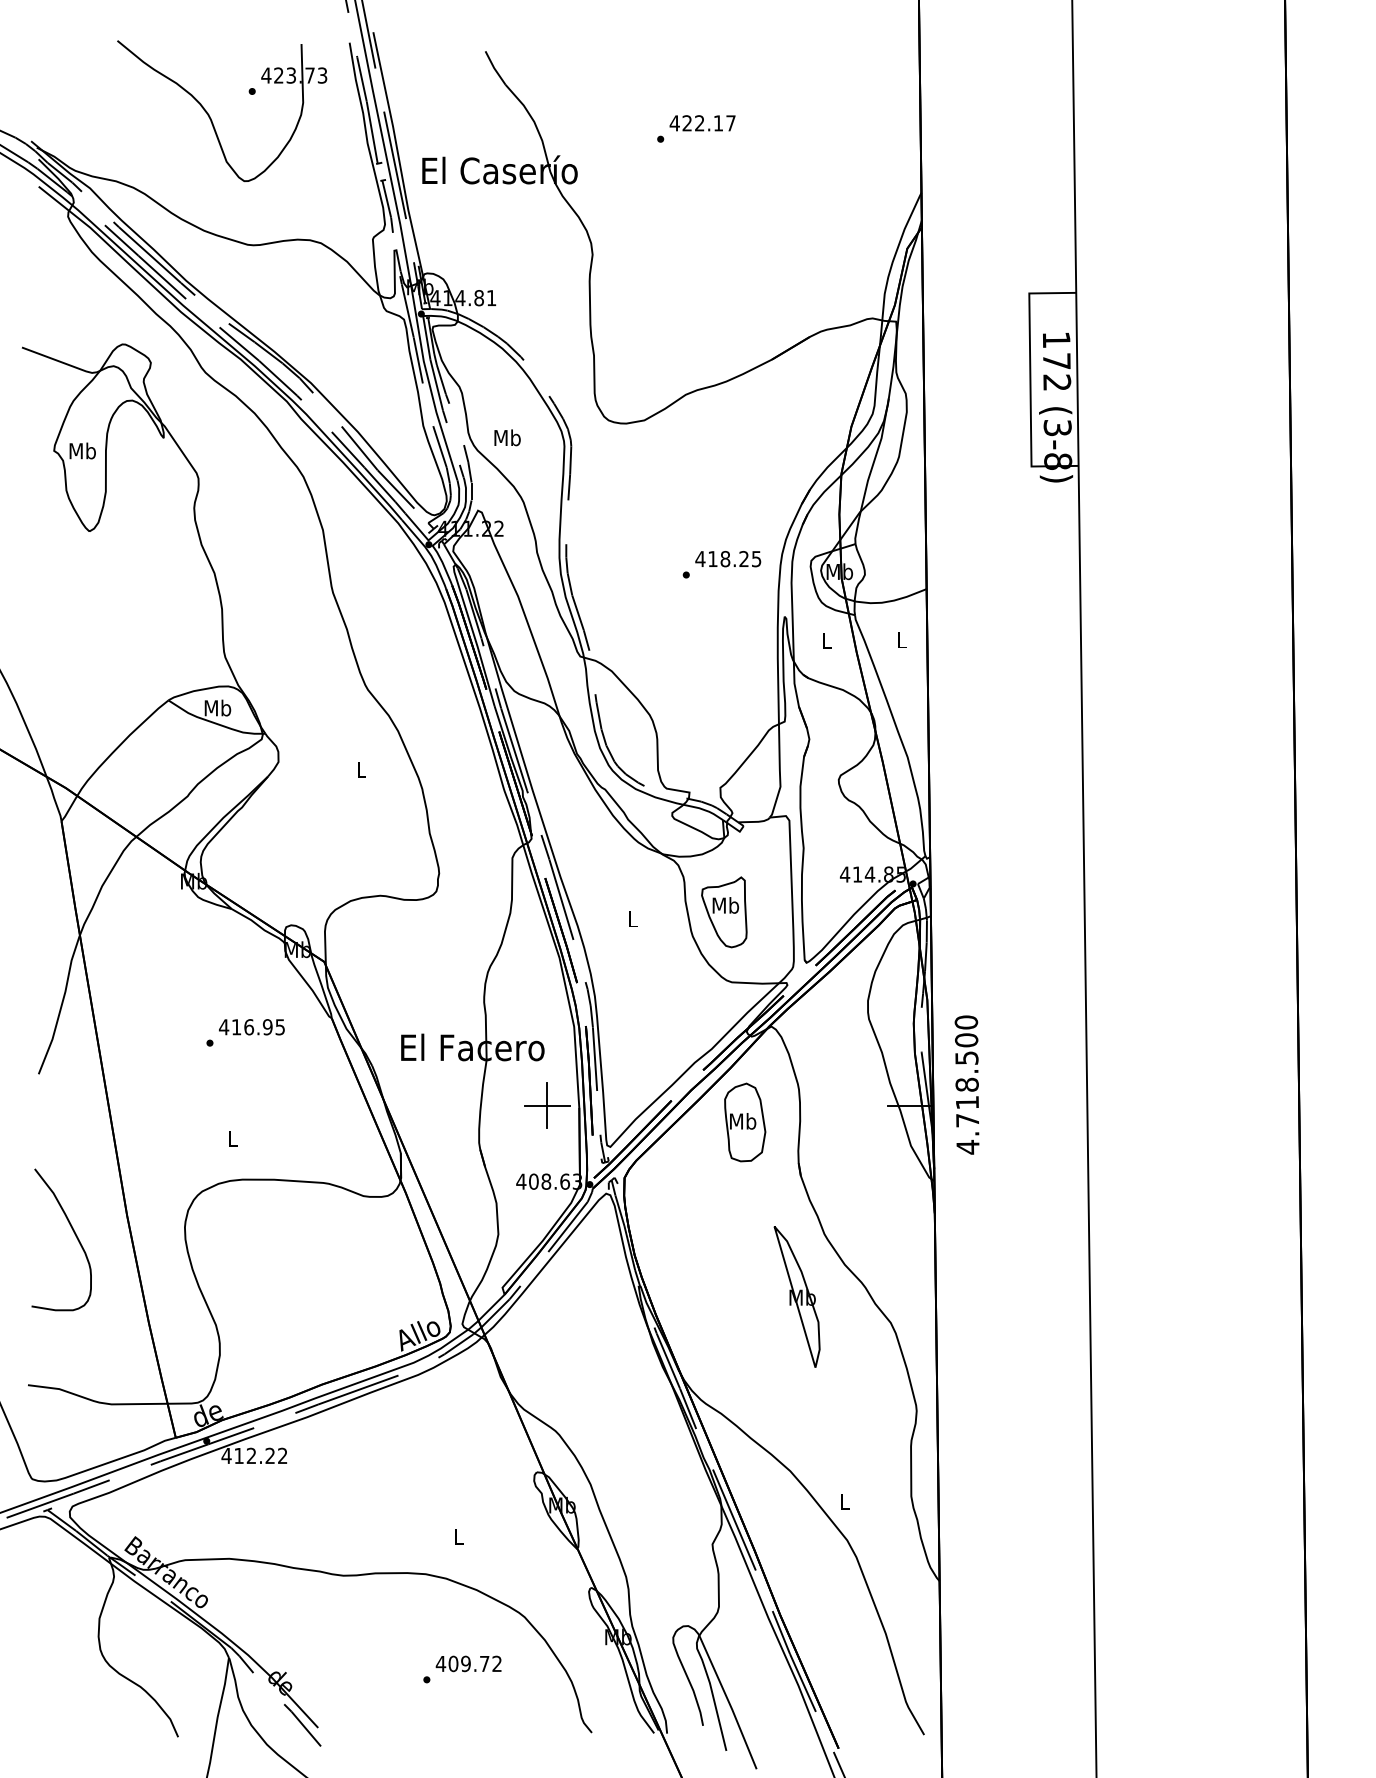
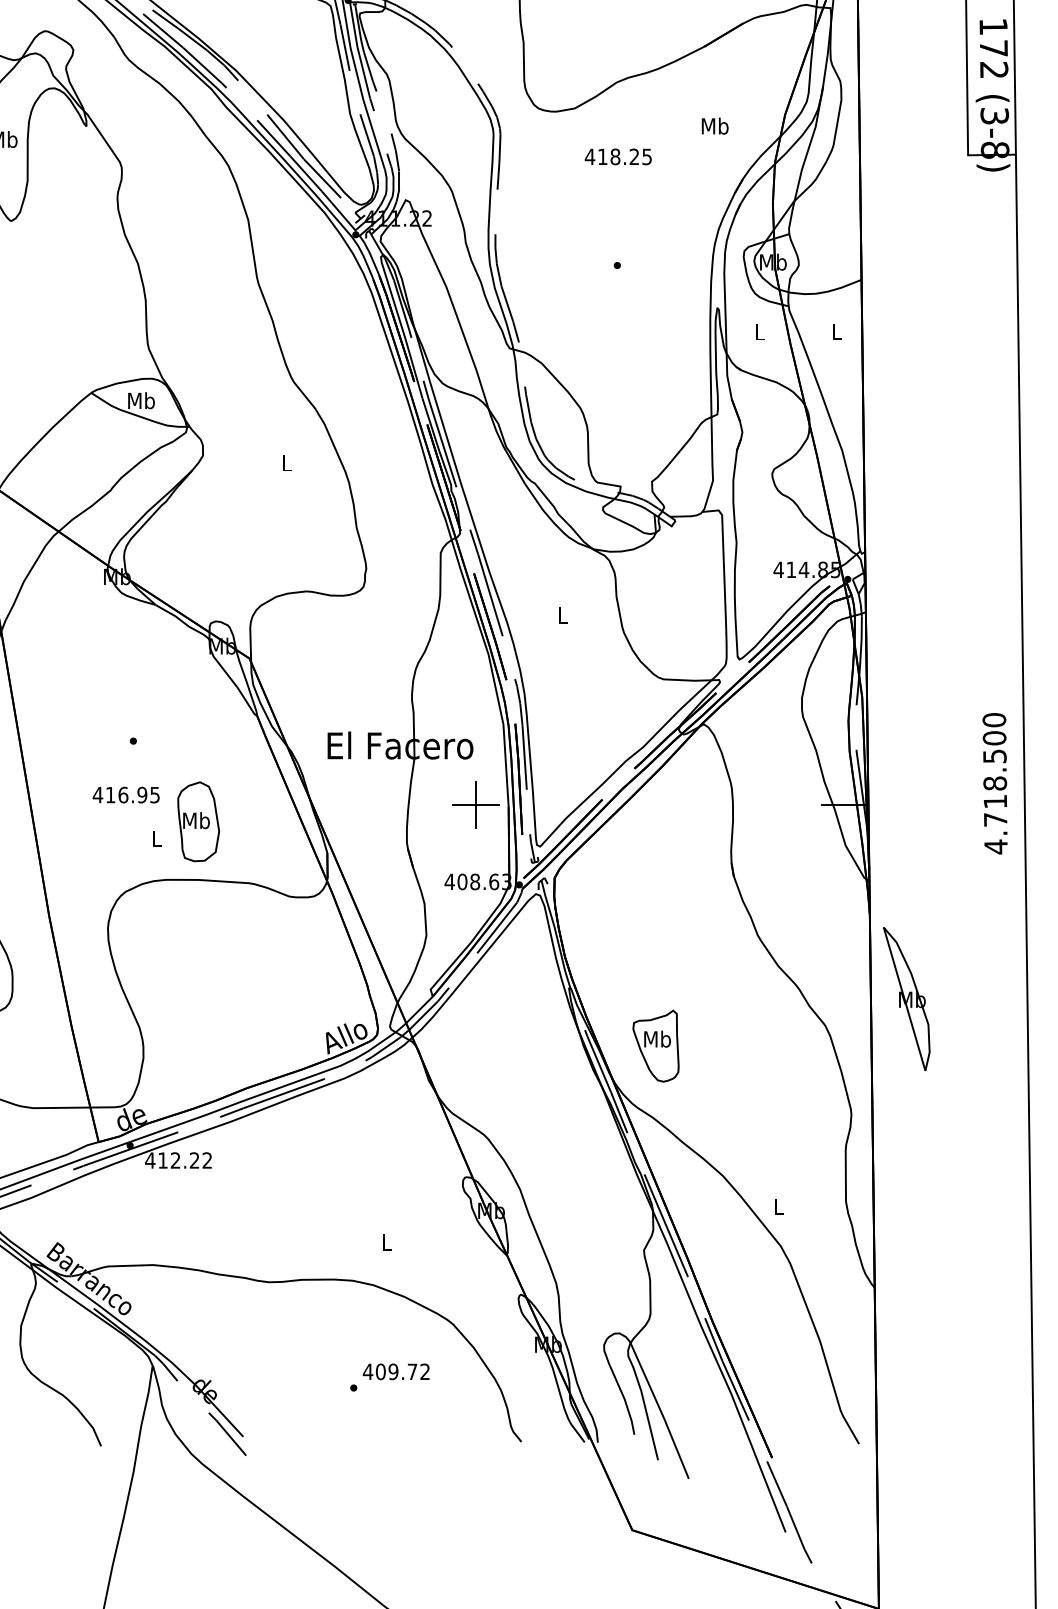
text: (507, 437) -> (715, 125), moved
text: (728, 559) -> (618, 157), moved
part: (724, 912) -> (656, 1046), moved
text: (251, 1027) -> (125, 795), moved
text: (966, 1084) -> (994, 783), moved
part: (745, 1122) -> (198, 821), moved
part: (796, 1296) -> (906, 998), moved

